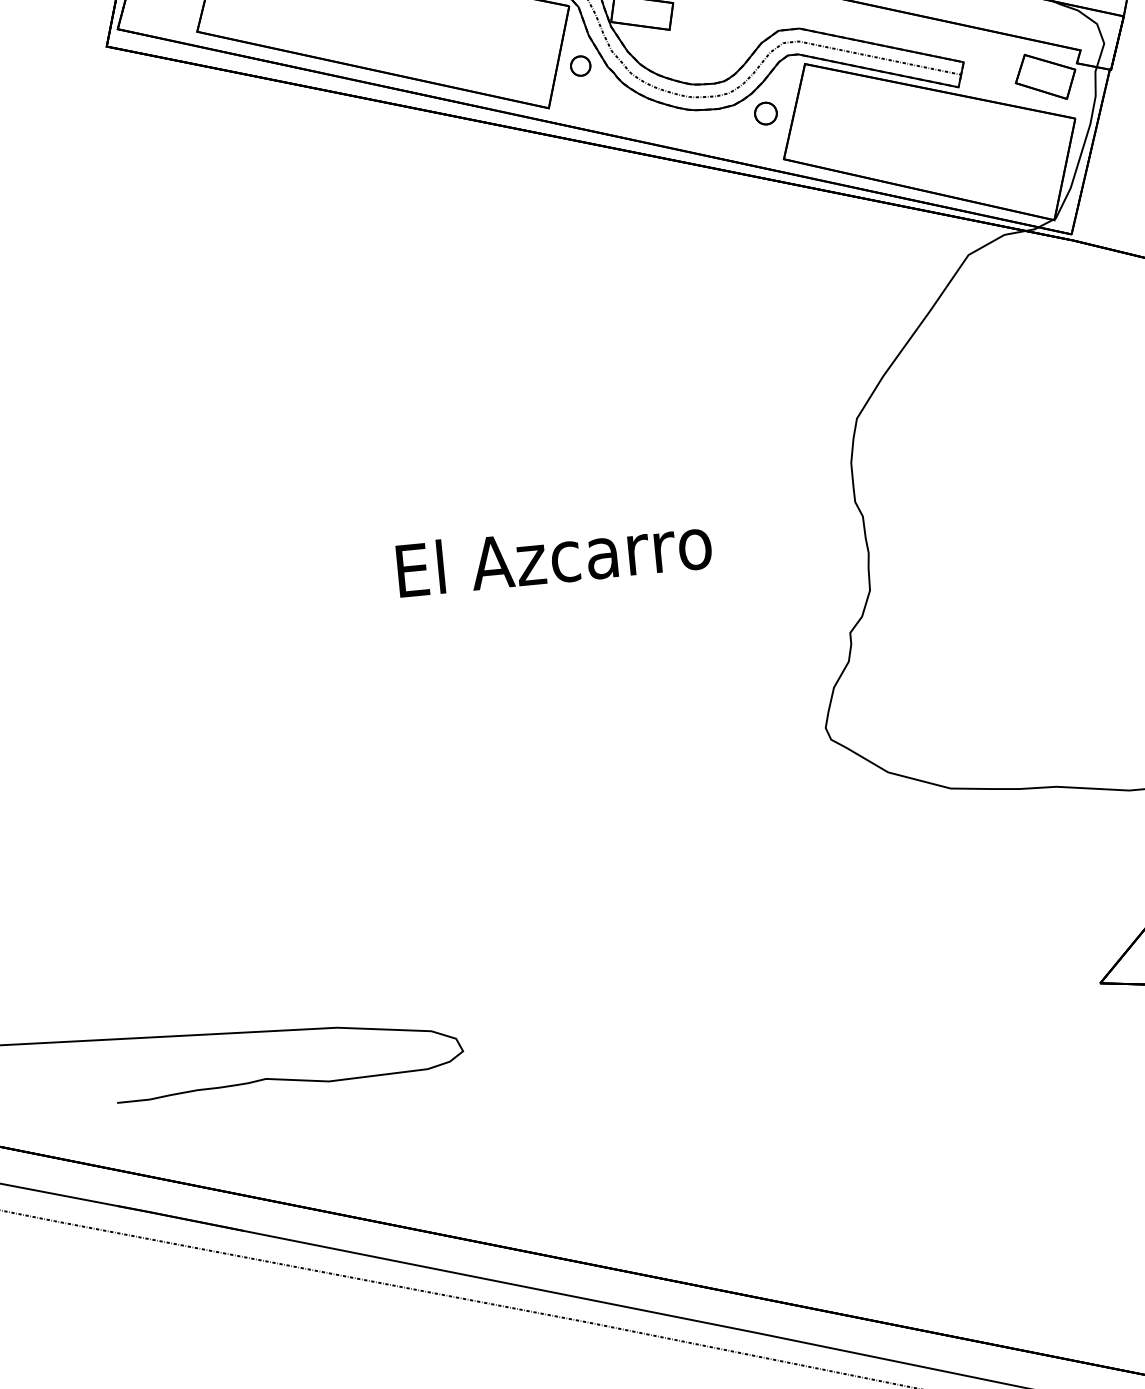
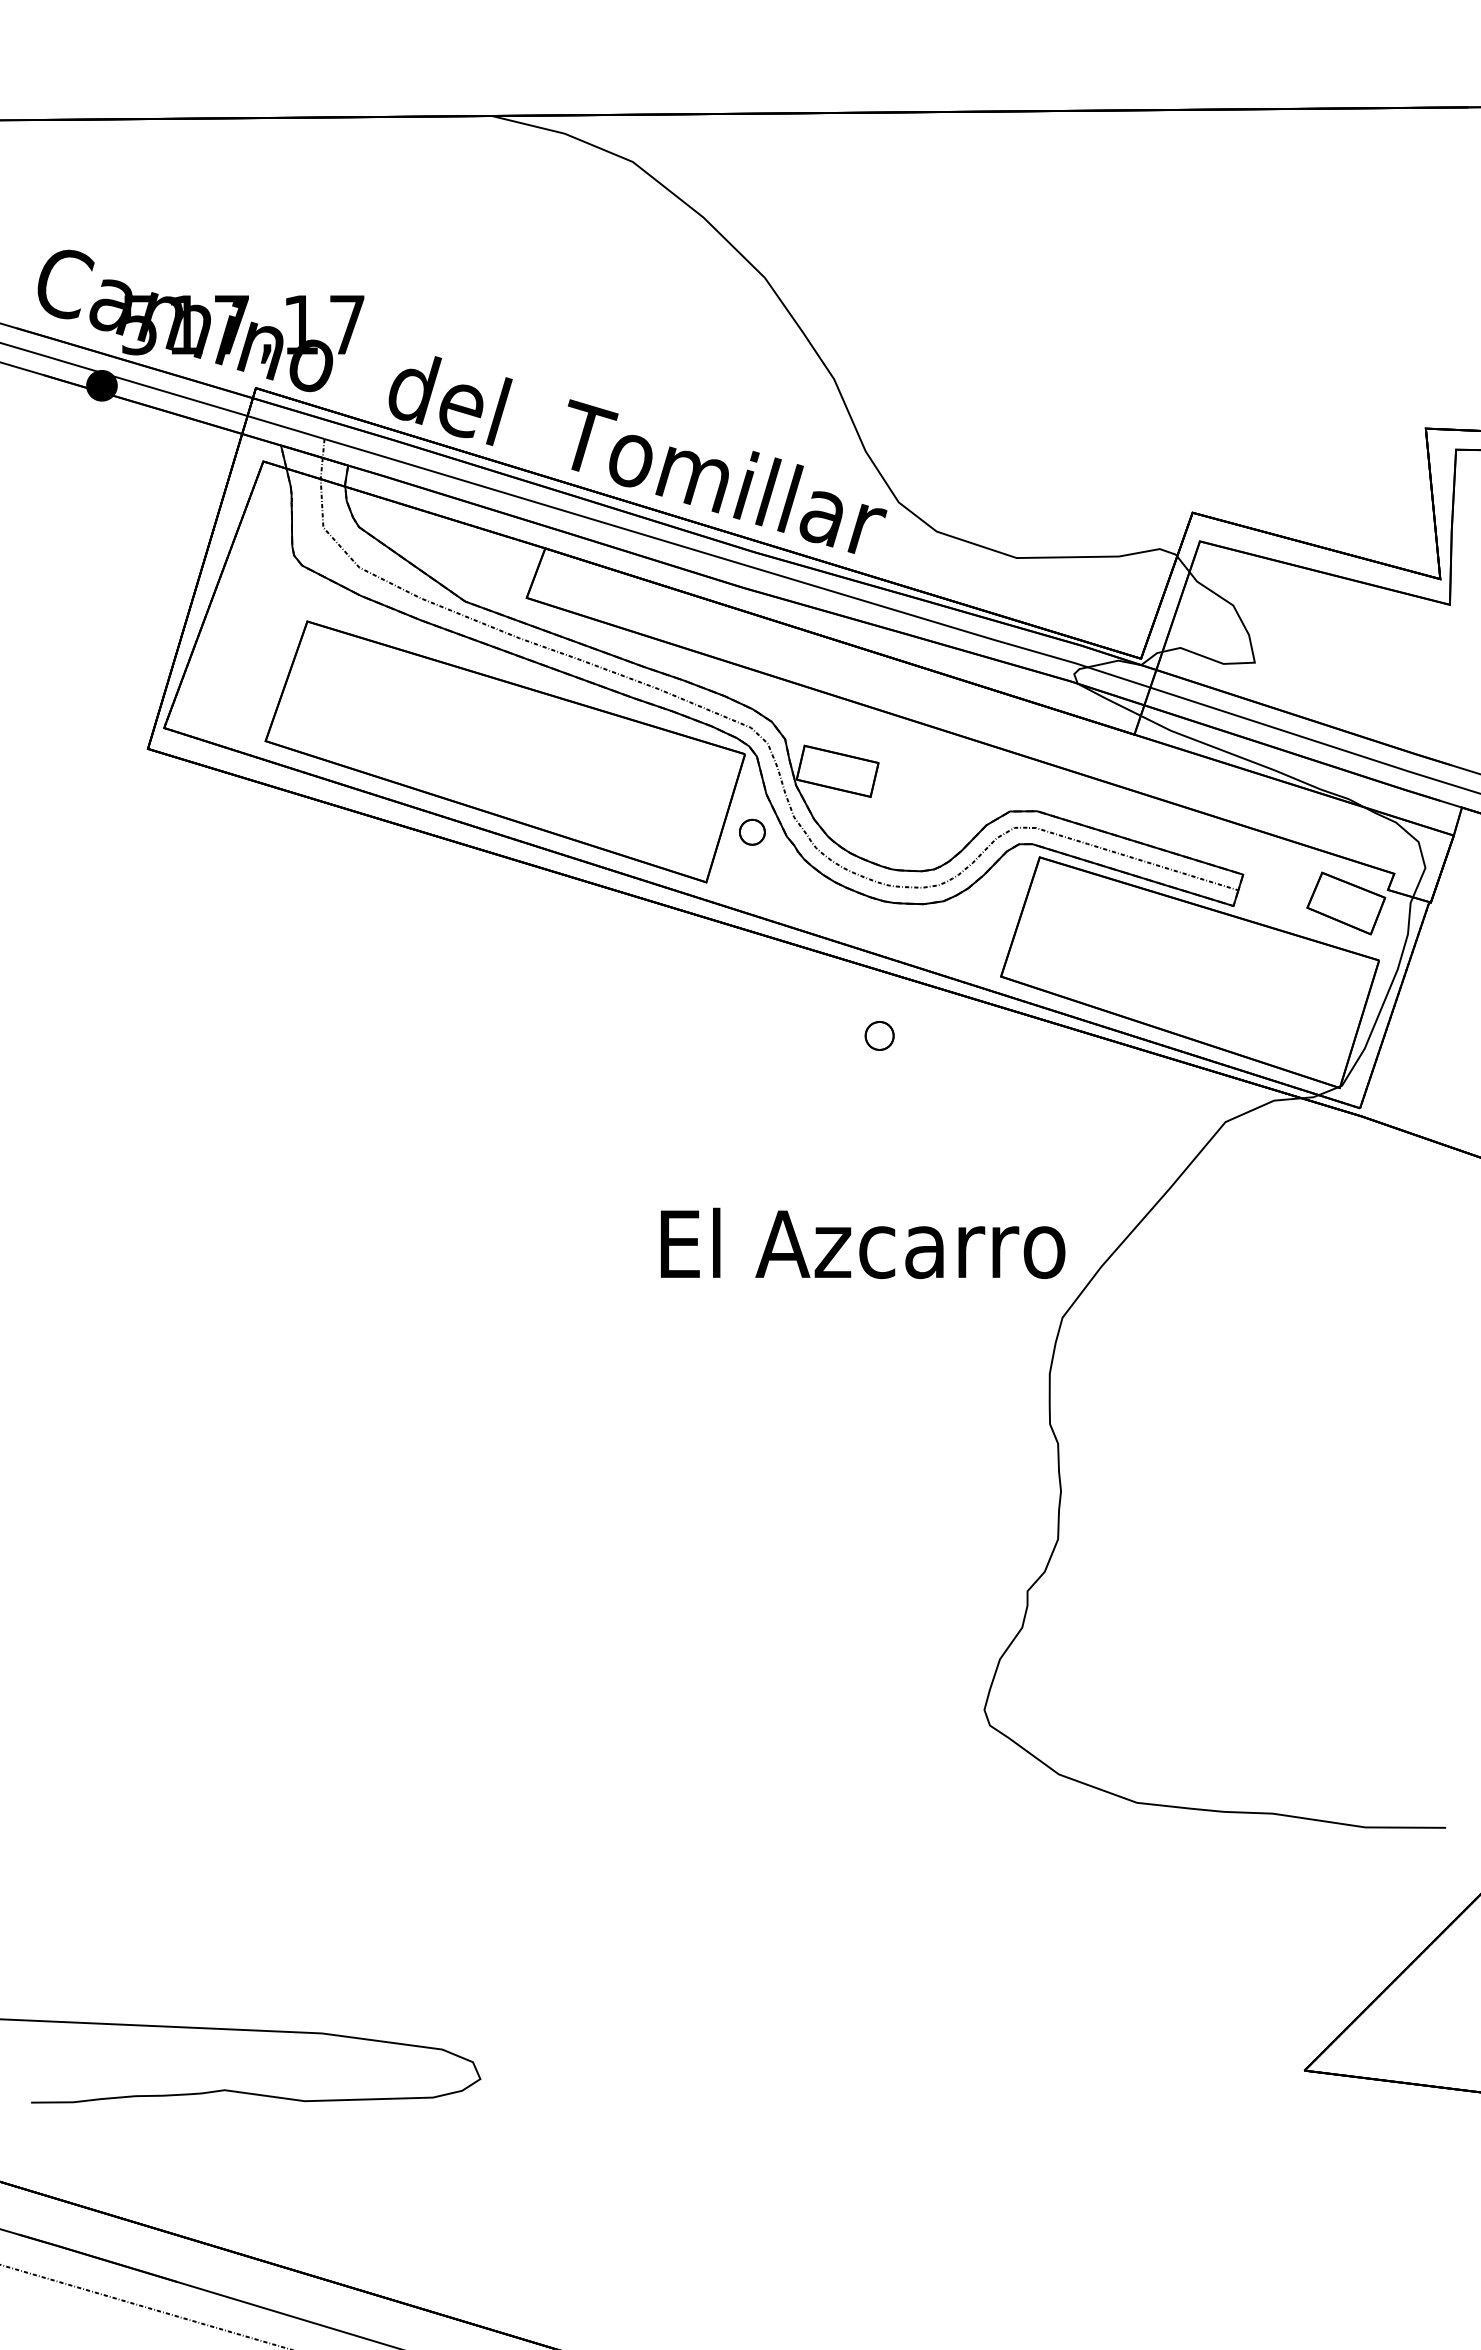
part: (765, 113) -> (879, 1035), moved
text: (554, 556) -> (863, 1243), moved

